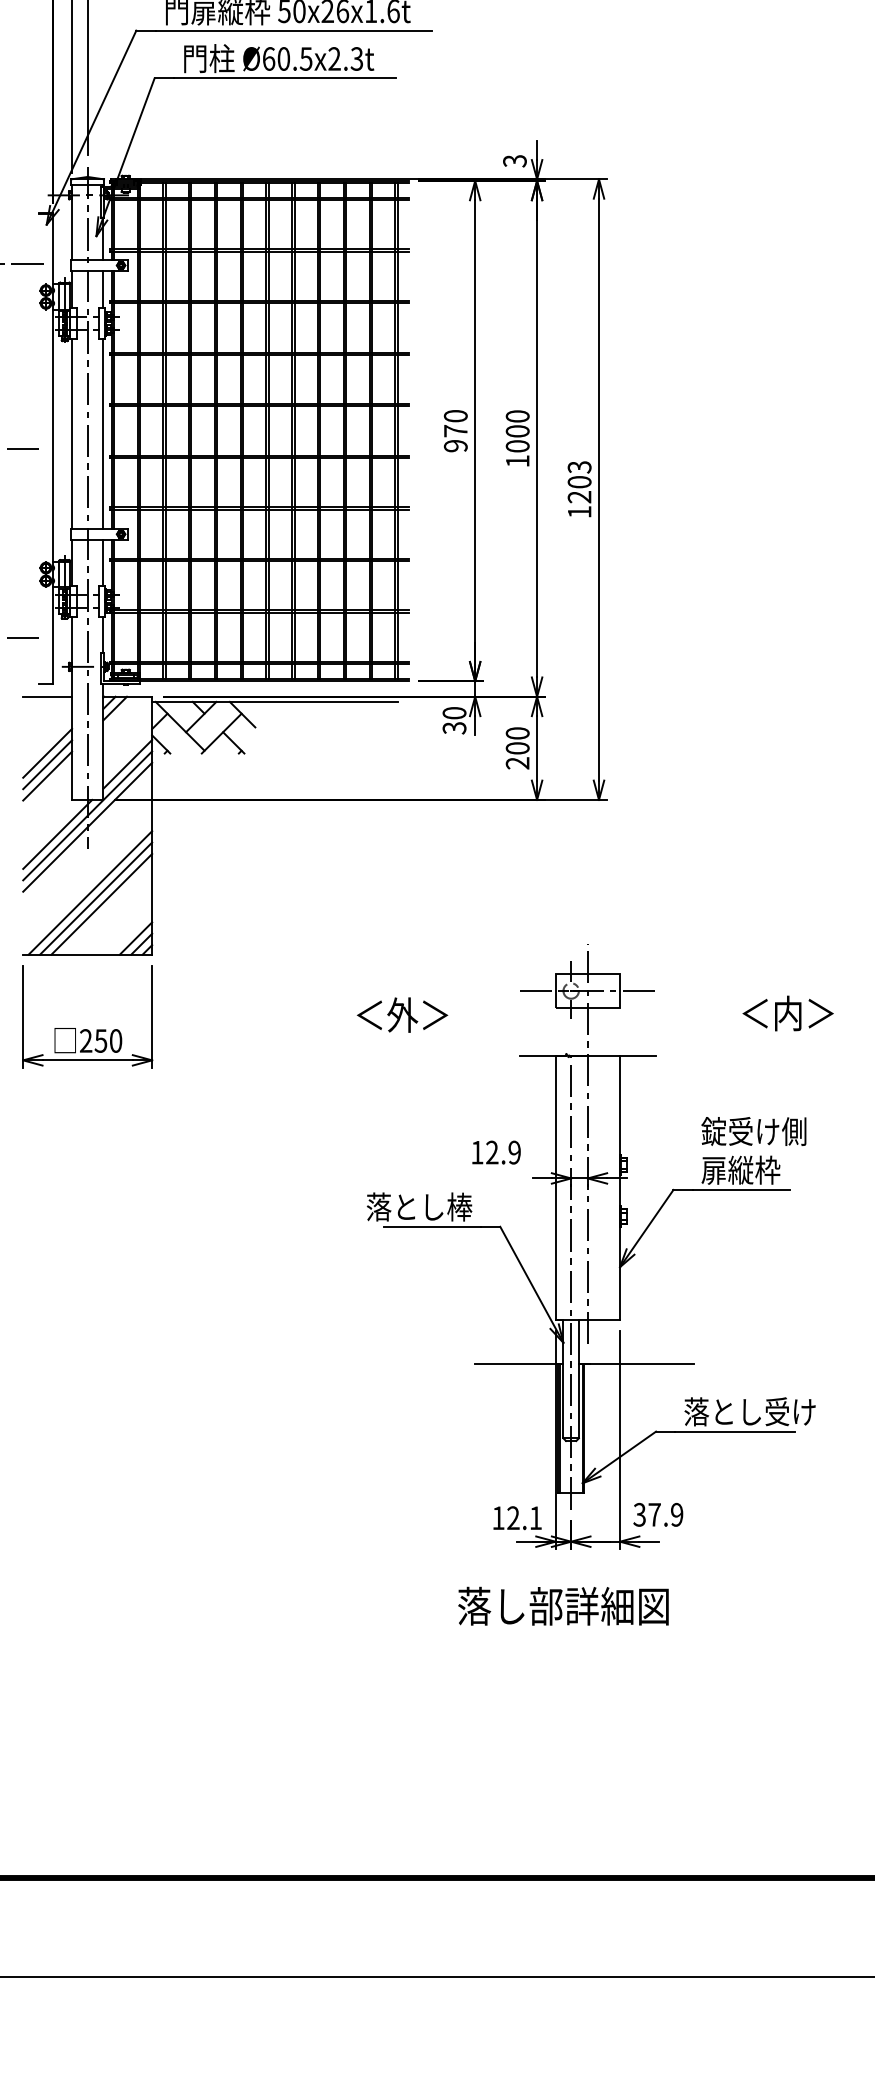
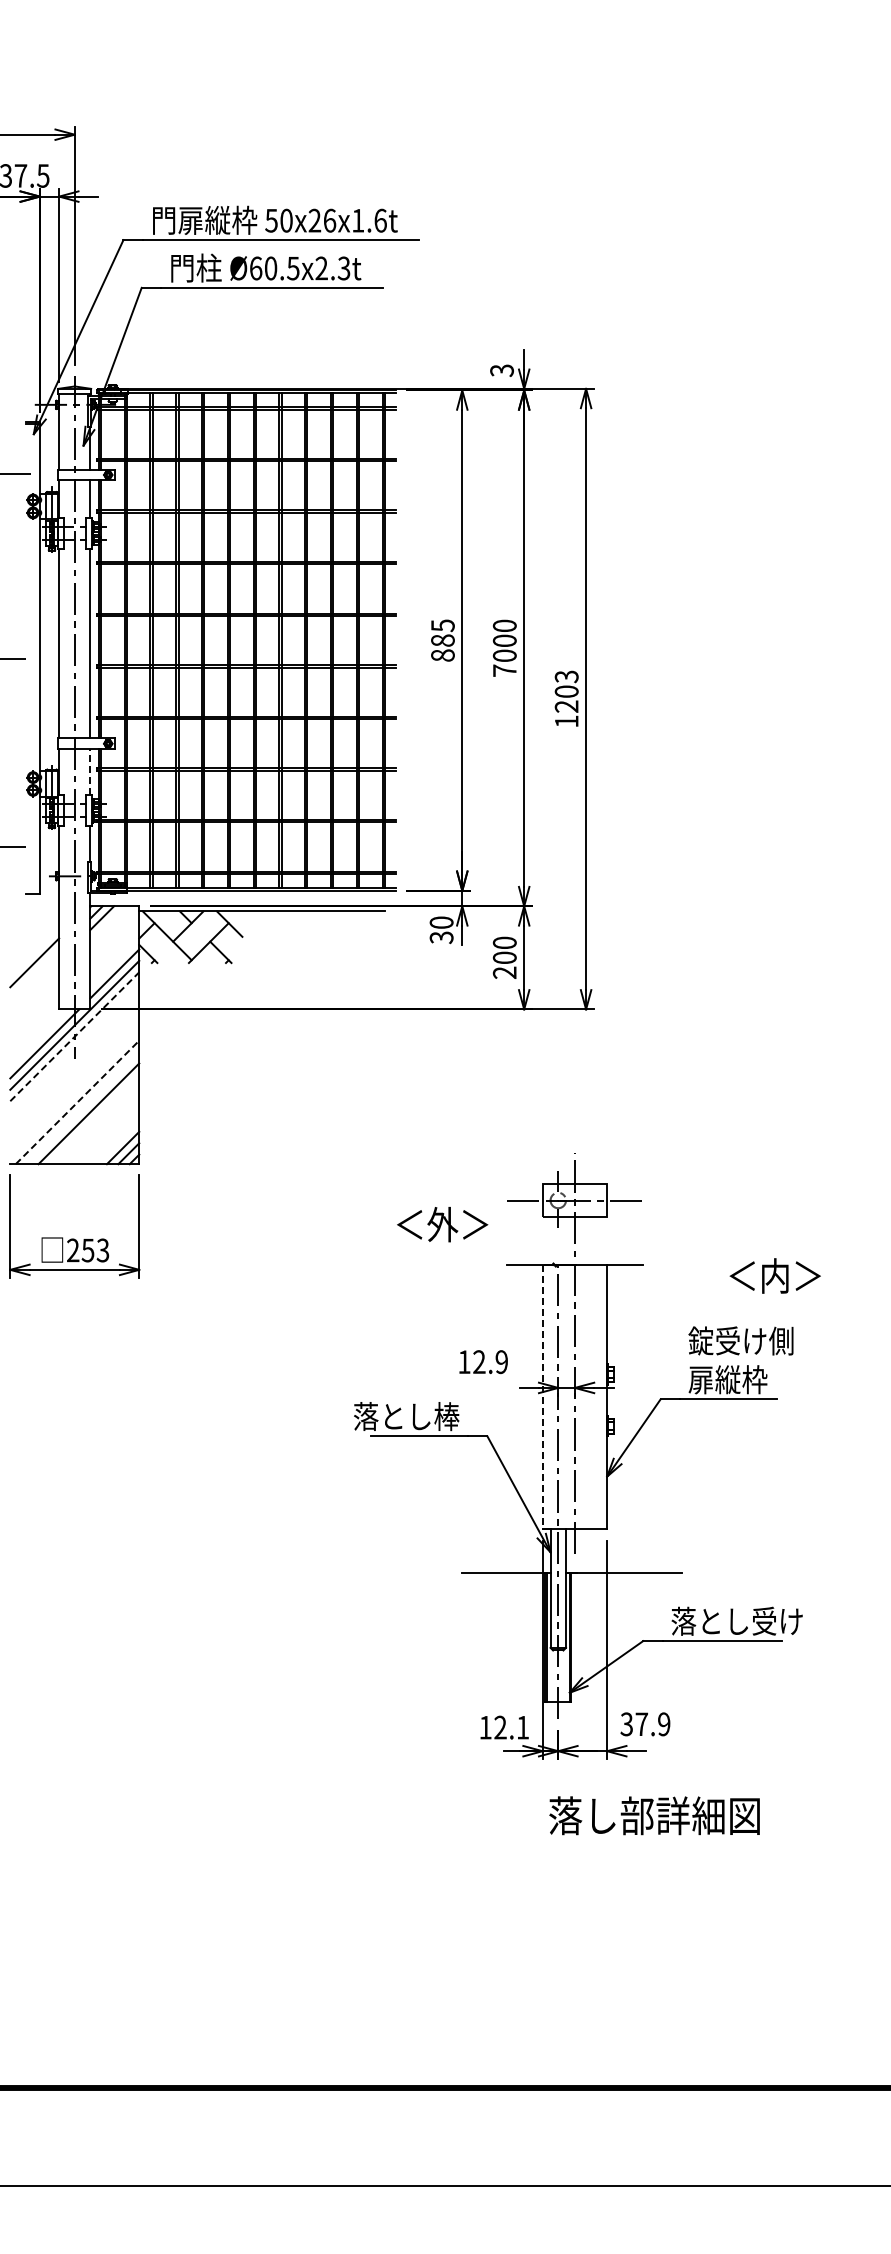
text: (455, 431) -> (442, 640), 970 -> 885
text: (517, 461) -> (504, 670), 1000 -> 7000
line: (103, 562) -> (90, 771), solid -> dashed
line: (47, 697) -> (34, 906), removed
line: (47, 764) -> (34, 973), removed
line: (47, 776) -> (34, 985), removed
line: (88, 827) -> (75, 1036), solid -> dashed
line: (90, 893) -> (77, 1102), solid -> dashed
line: (96, 899) -> (83, 1108), removed
text: (787, 1013) -> (774, 1275), moved
text: (402, 1015) -> (442, 1224), moved
text: (115, 1041) -> (102, 1250), 250 -> 253
line: (555, 1188) -> (542, 1397), solid -> dashed
text: (563, 1606) -> (654, 1815), moved

